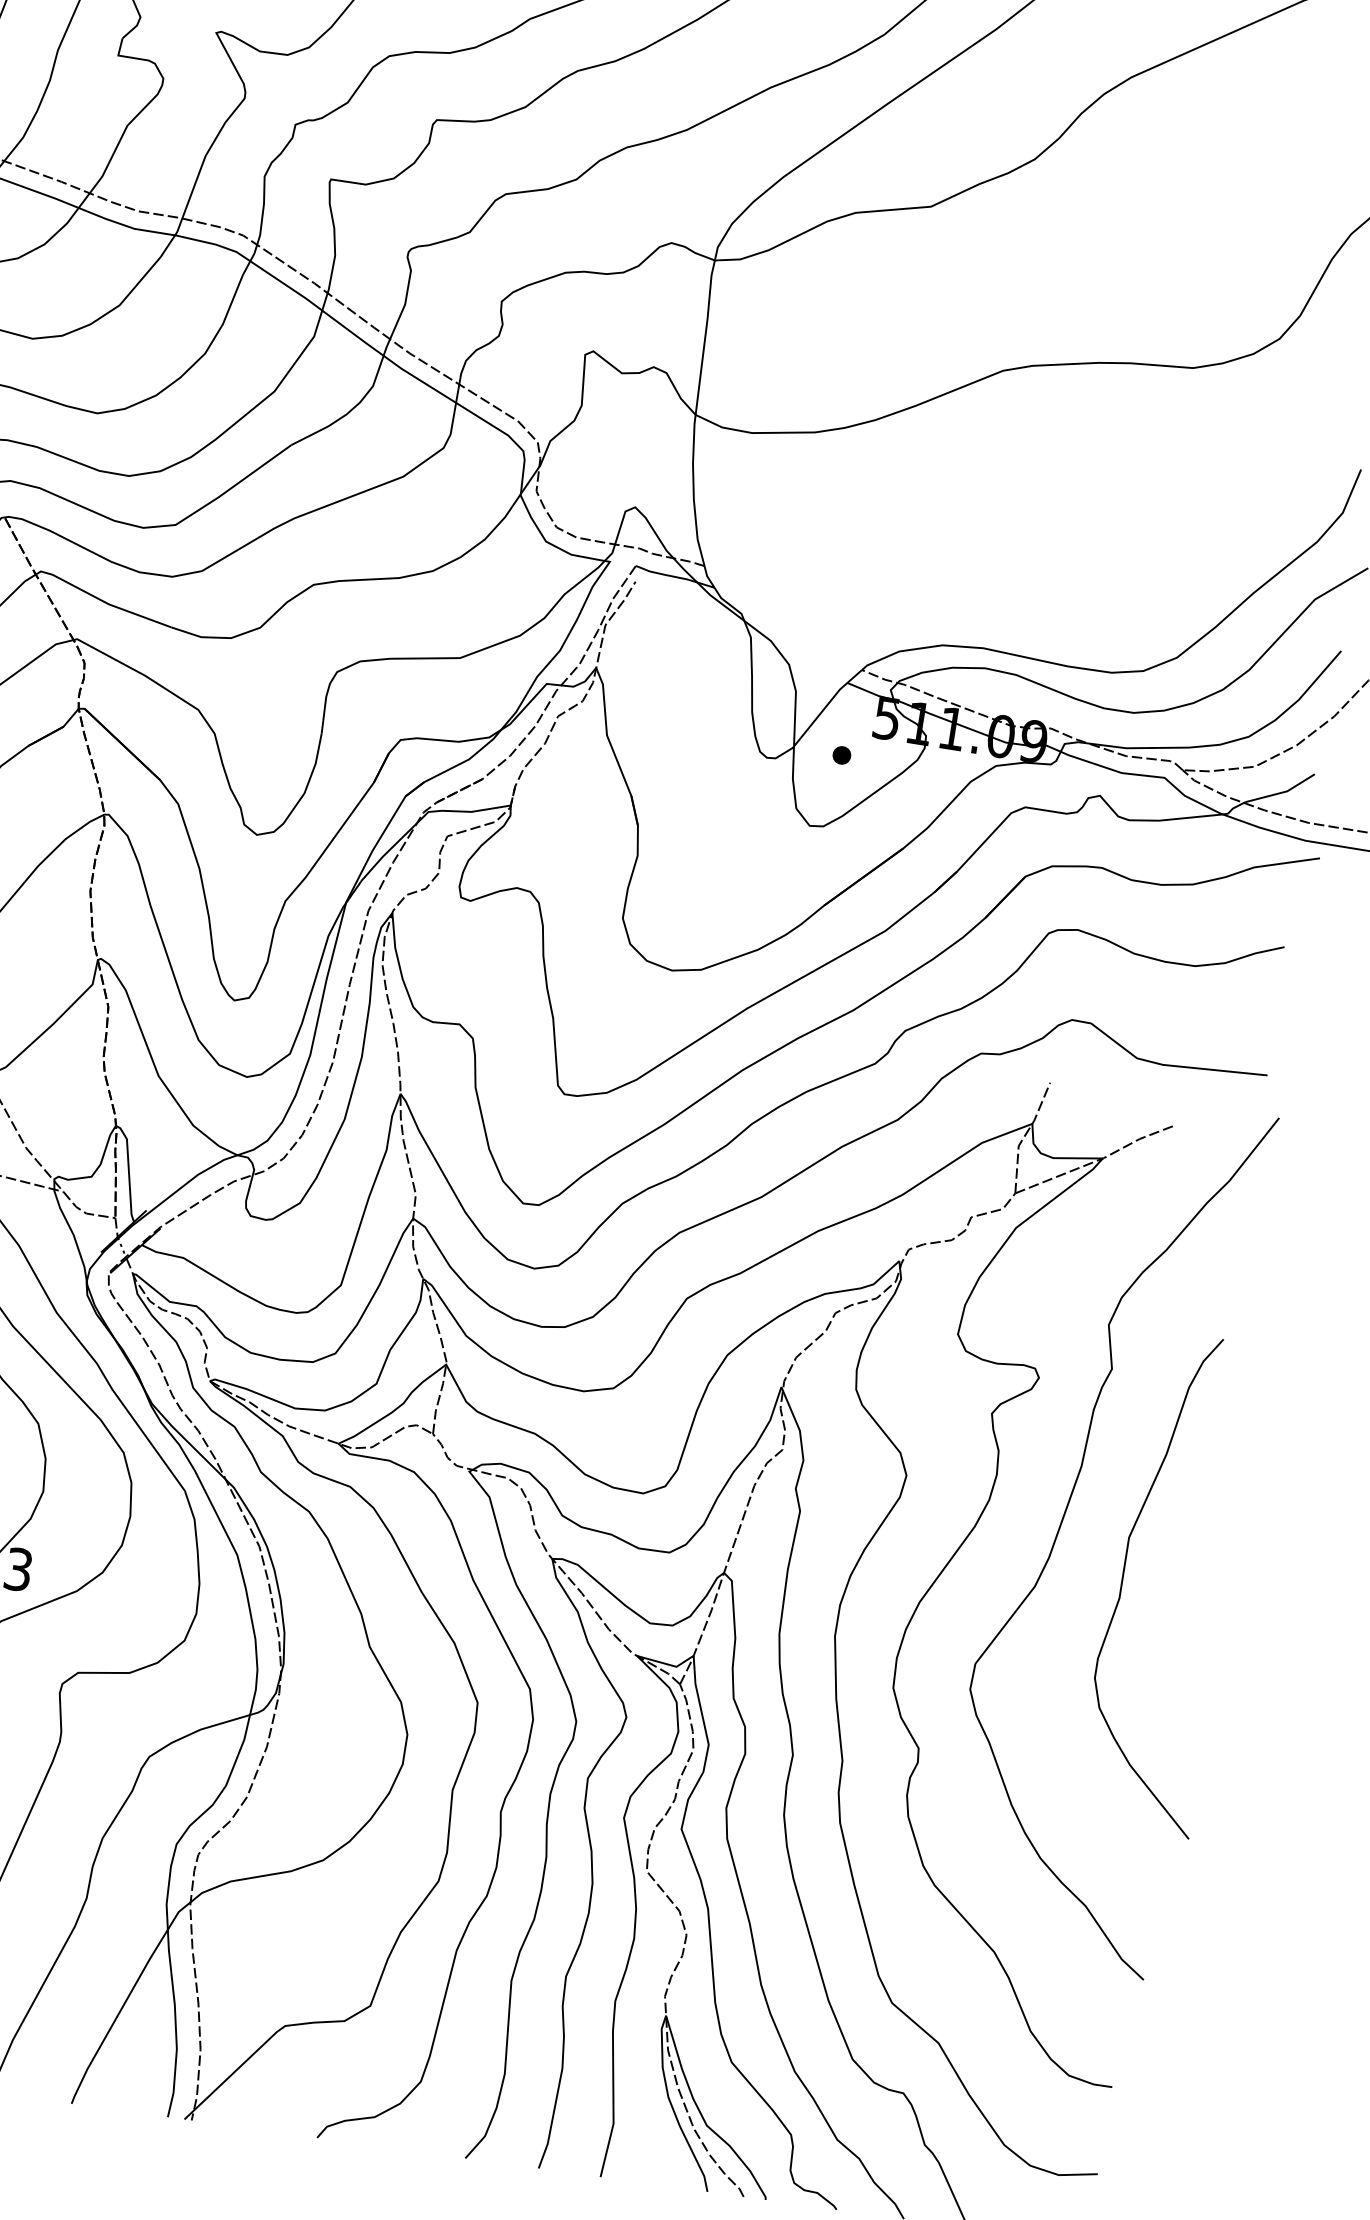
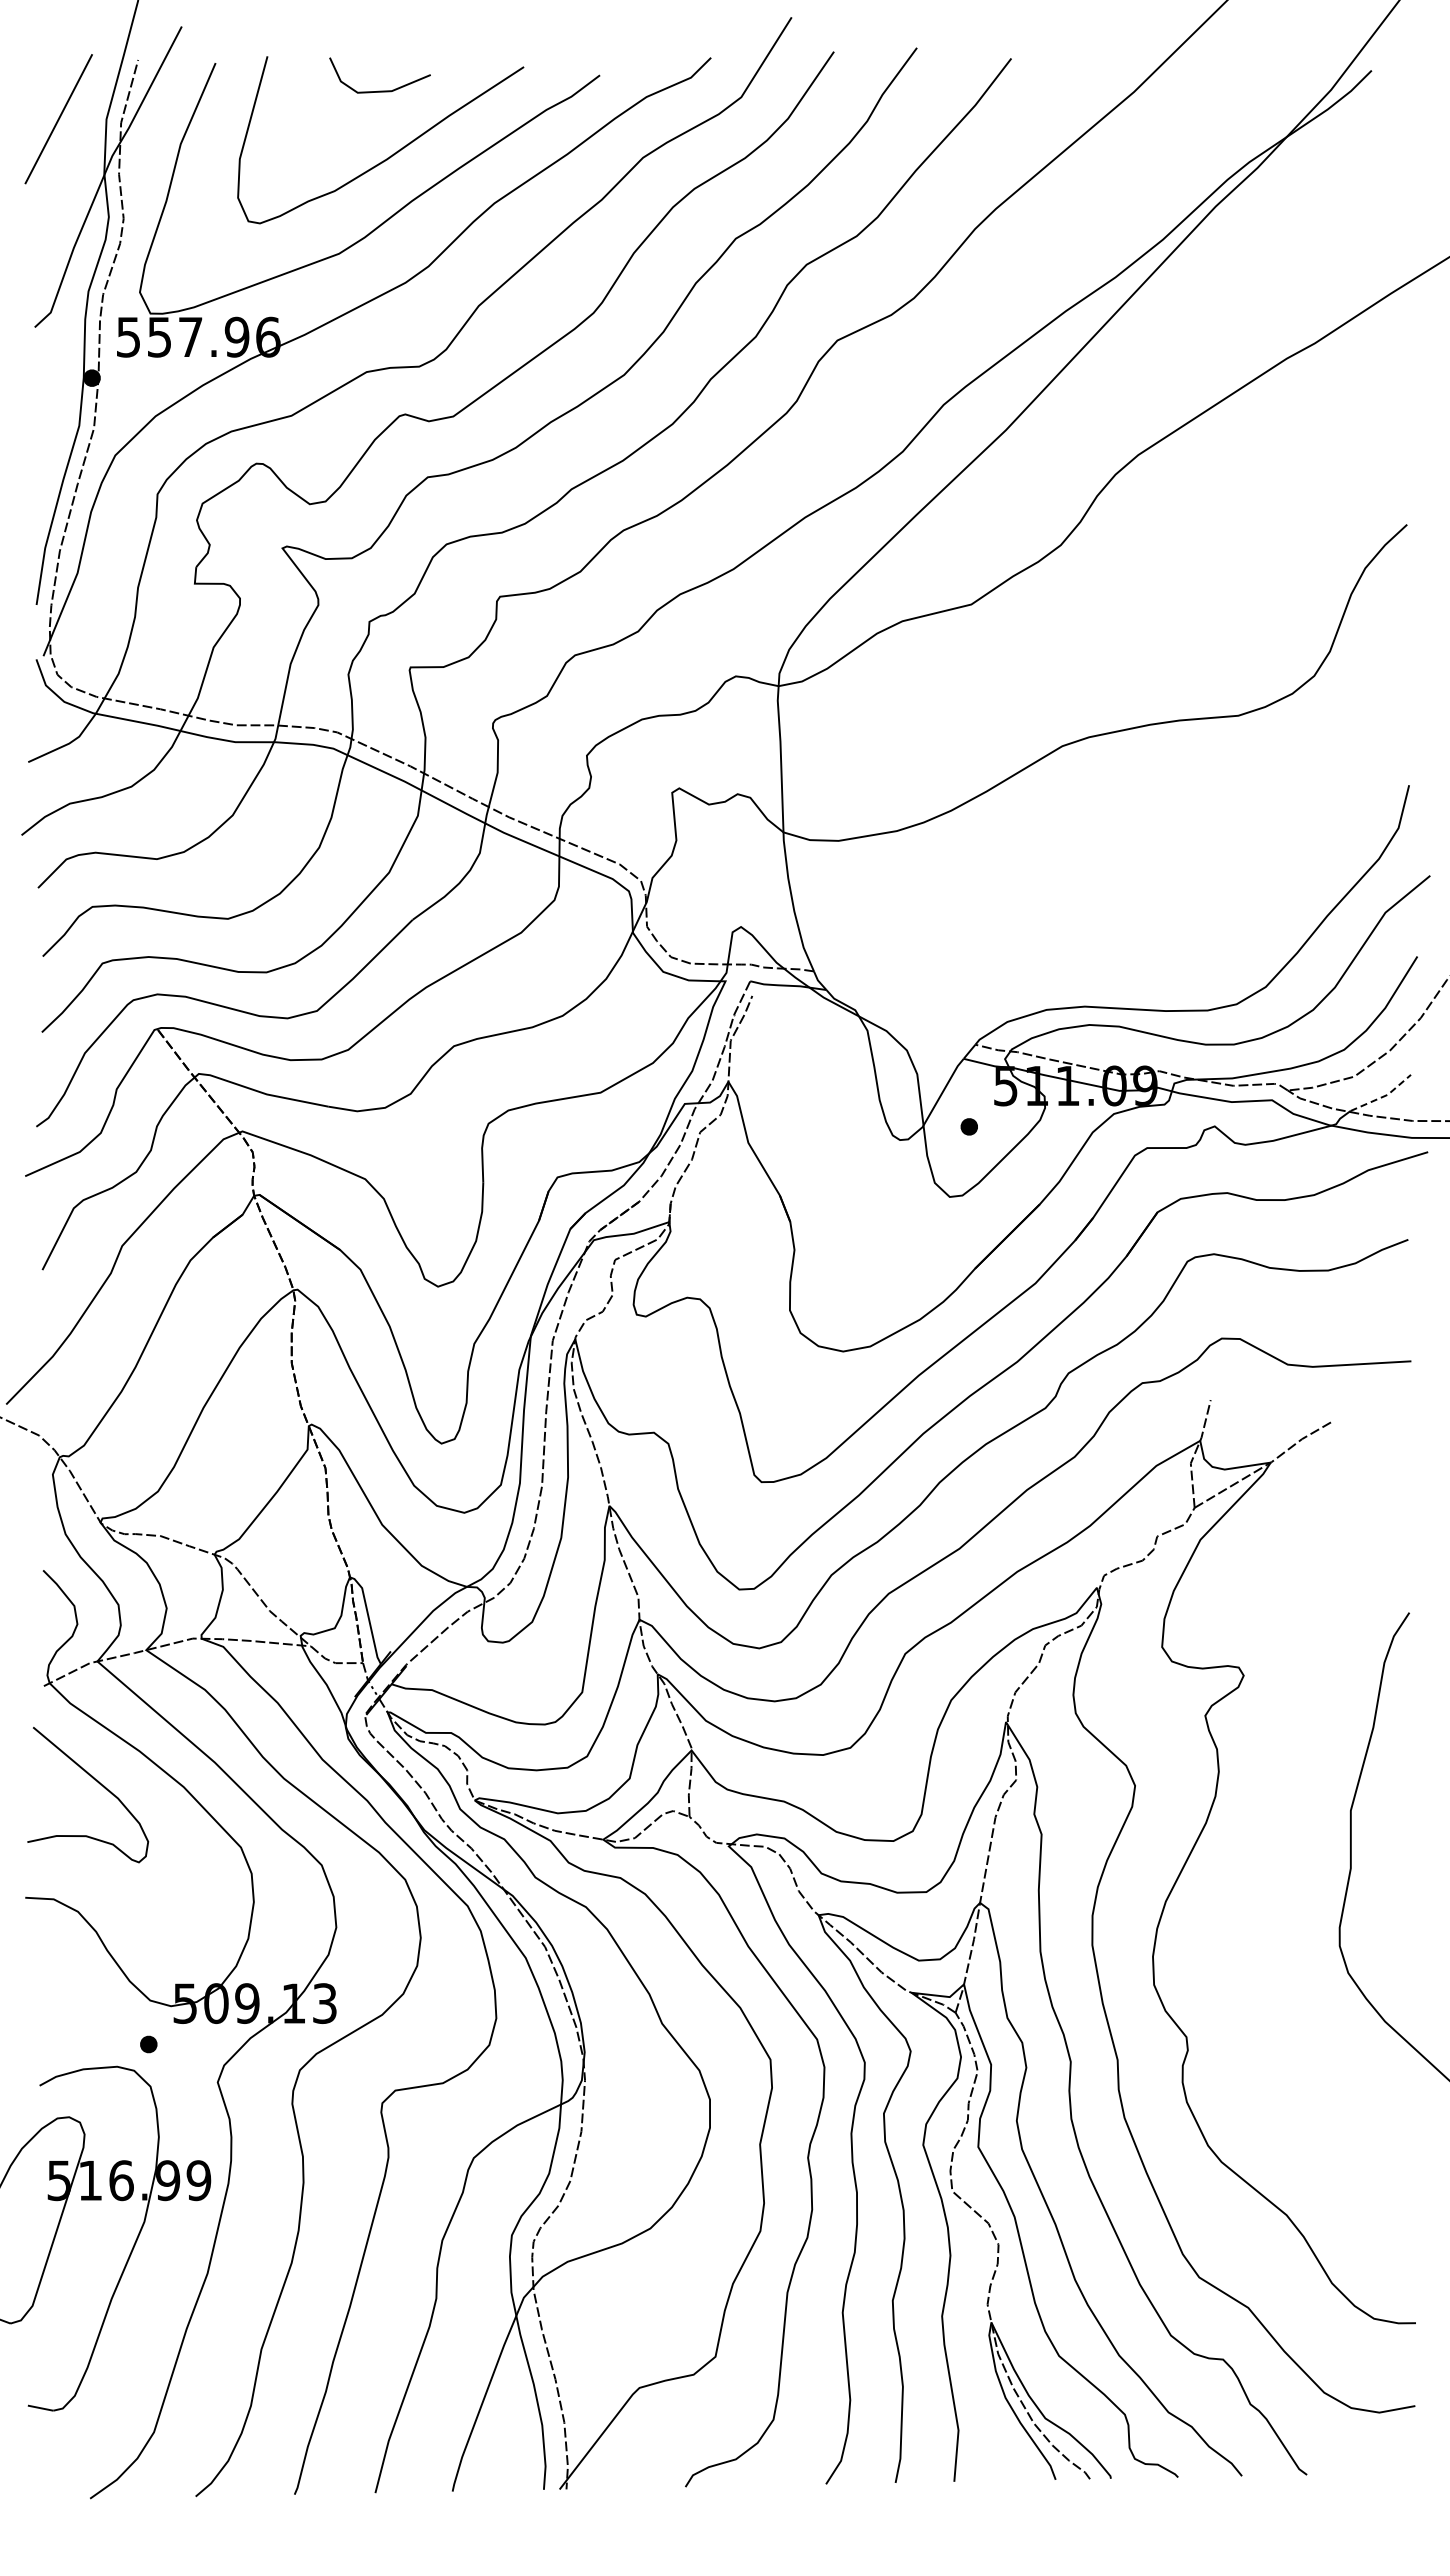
line: (1283, 792) -> (1384, 1096), solid -> dashed
curve: (1065, 1515) -> (1288, 1799), removed

